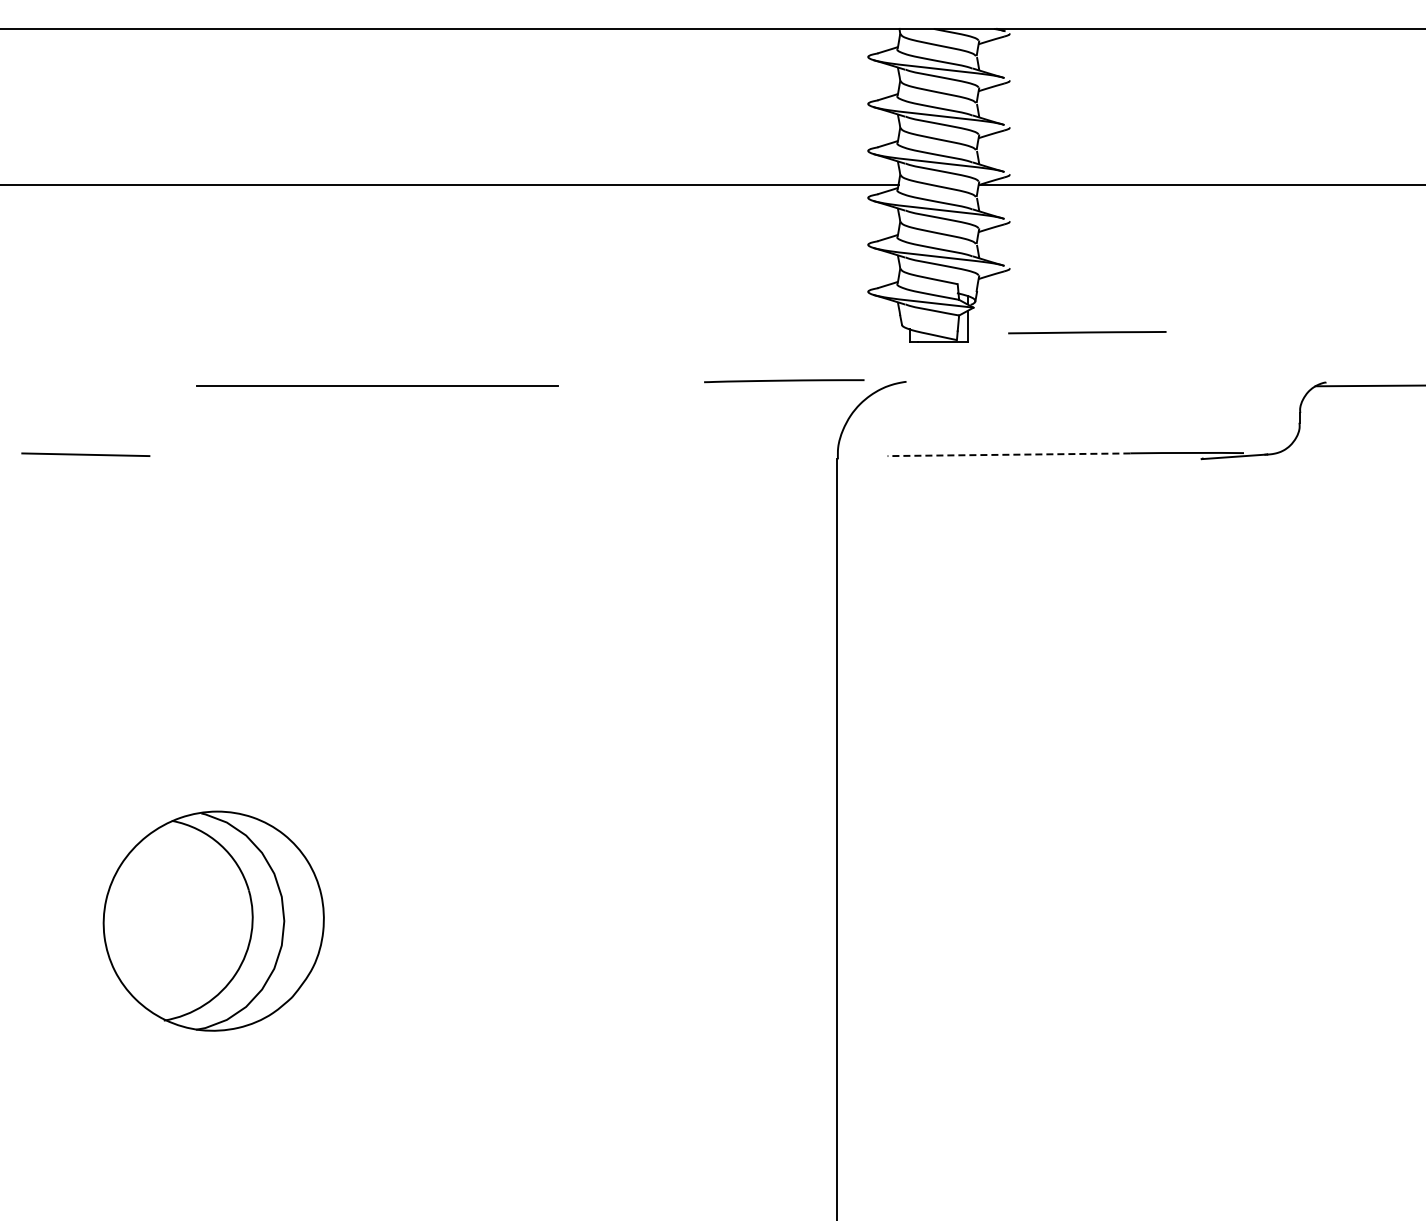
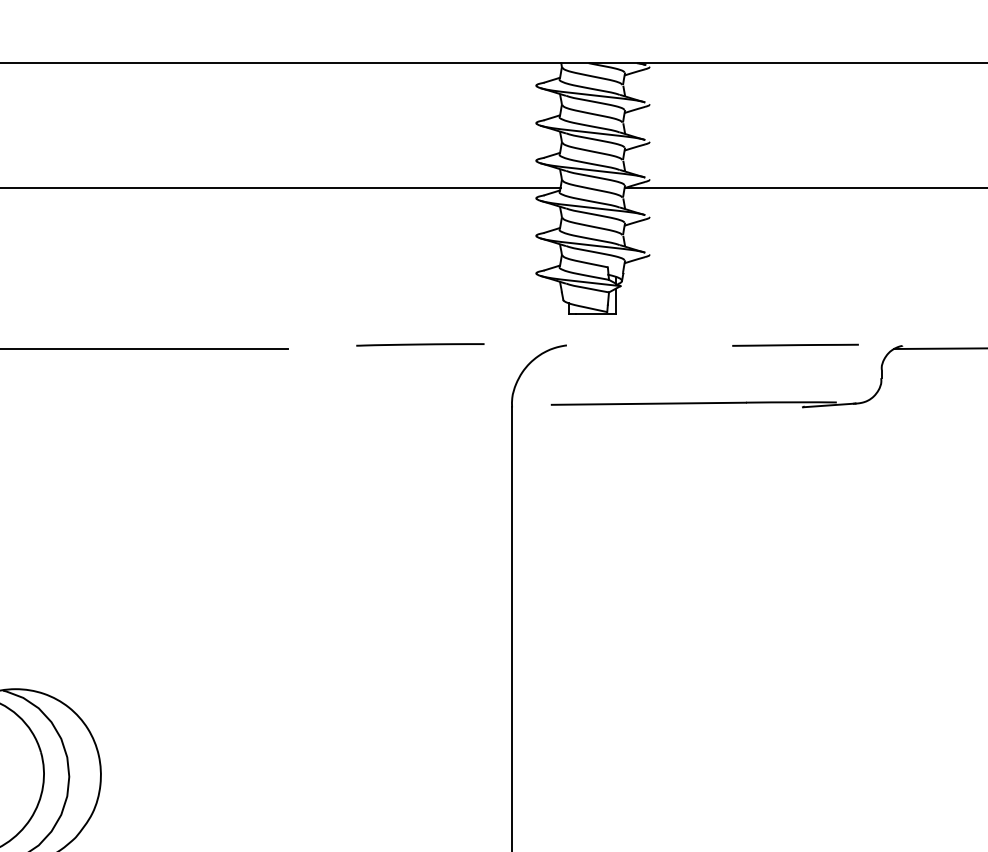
line: (1087, 332) -> (795, 345), moved
line: (784, 381) -> (420, 345), moved
line: (1008, 454) -> (648, 403), dashed -> solid

